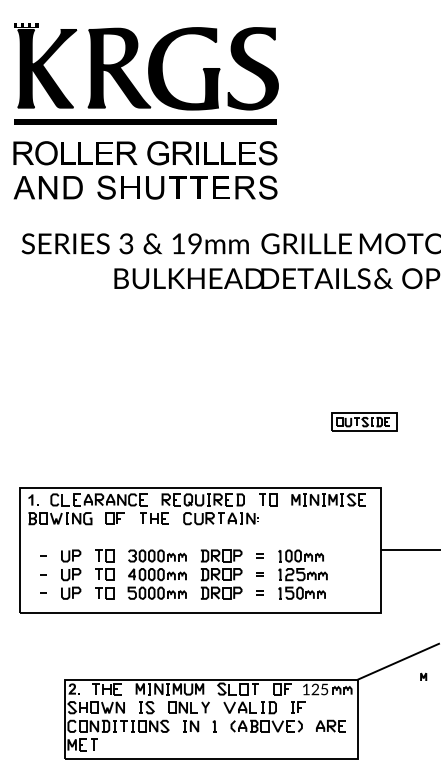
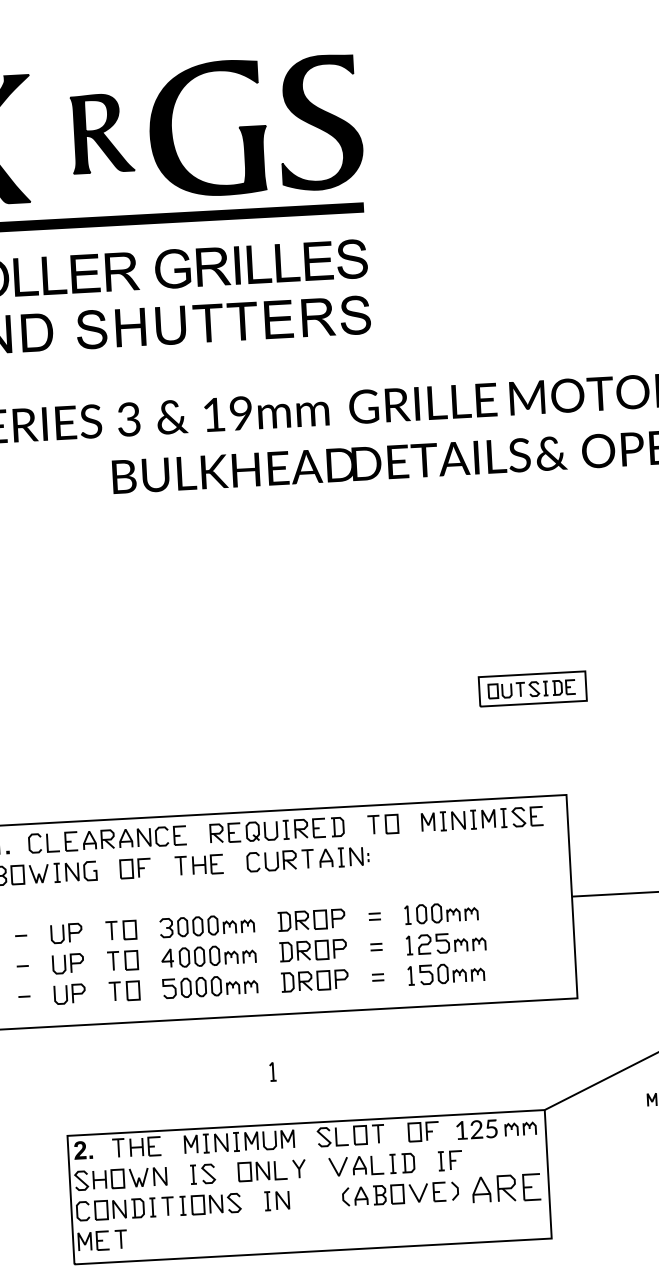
part: (119, 67) -> (102, 132), size x0.6
part: (330, 725) -> (504, 1187), size x1.4
part: (214, 726) -> (272, 1072), moved

